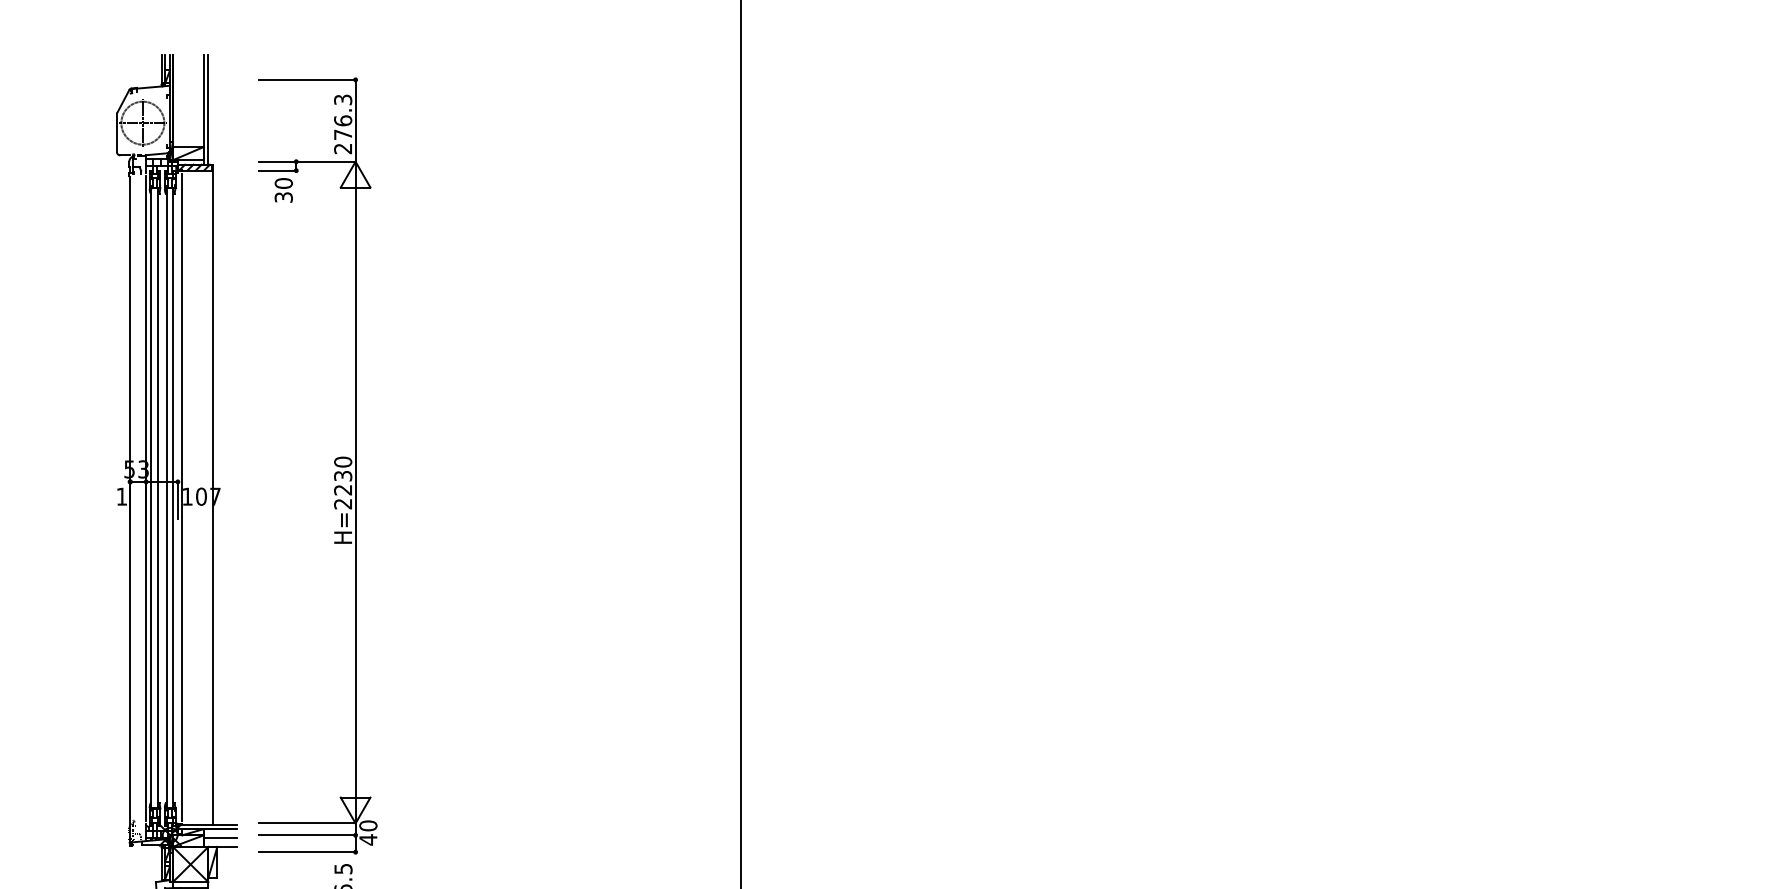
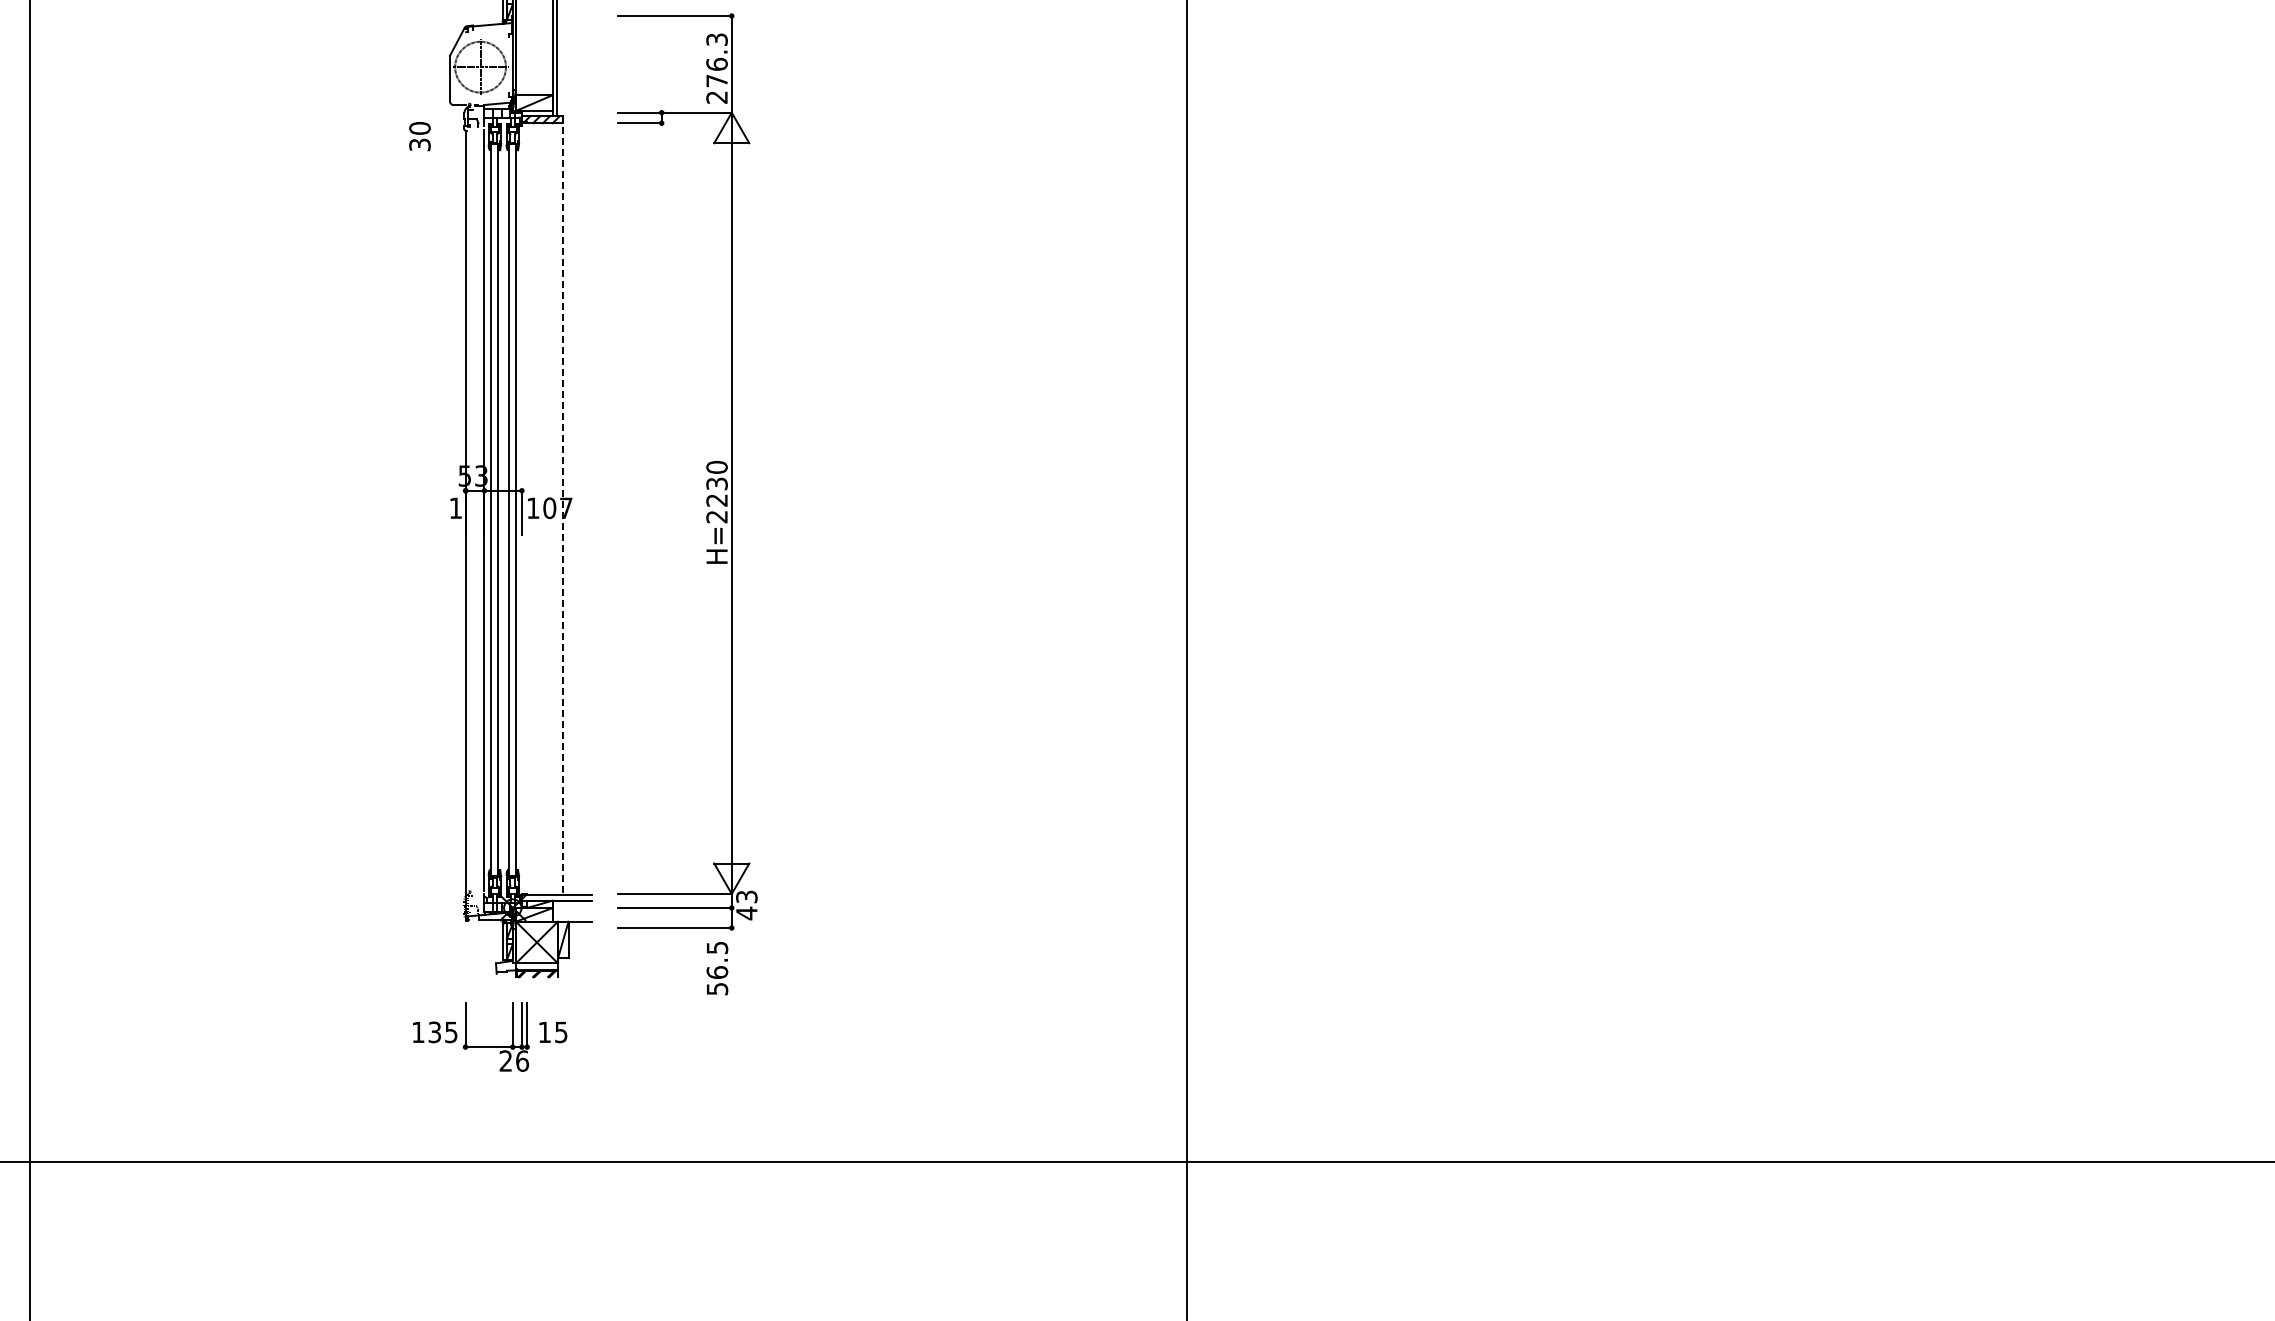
text: (283, 190) -> (419, 136), moved
line: (213, 494) -> (563, 505), solid -> dashed
line: (182, 496) -> (527, 508), removed
text: (368, 825) -> (746, 896), 40 -> 43
line: (219, 838) -> (571, 911), removed

